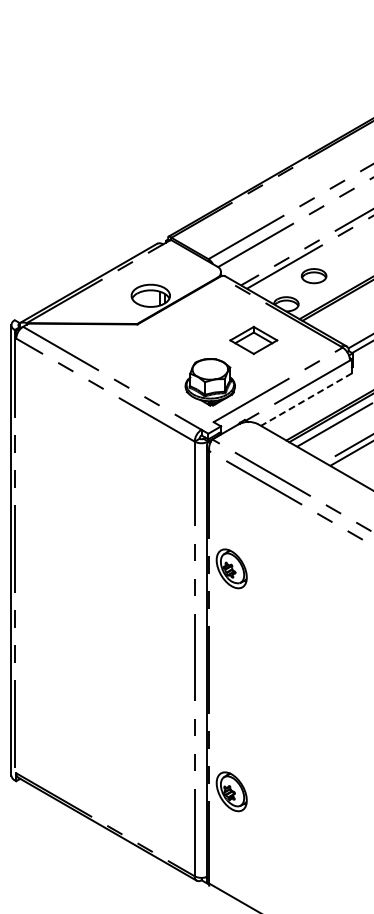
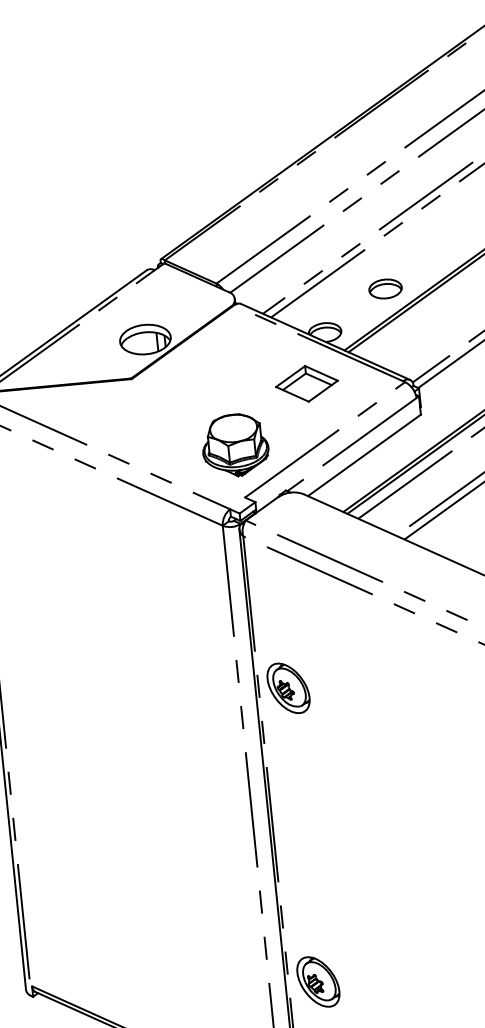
part: (313, 276) -> (384, 289), moved
part: (253, 339) -> (306, 382), moved
line: (306, 399) -> (364, 455), dashed -> solid

